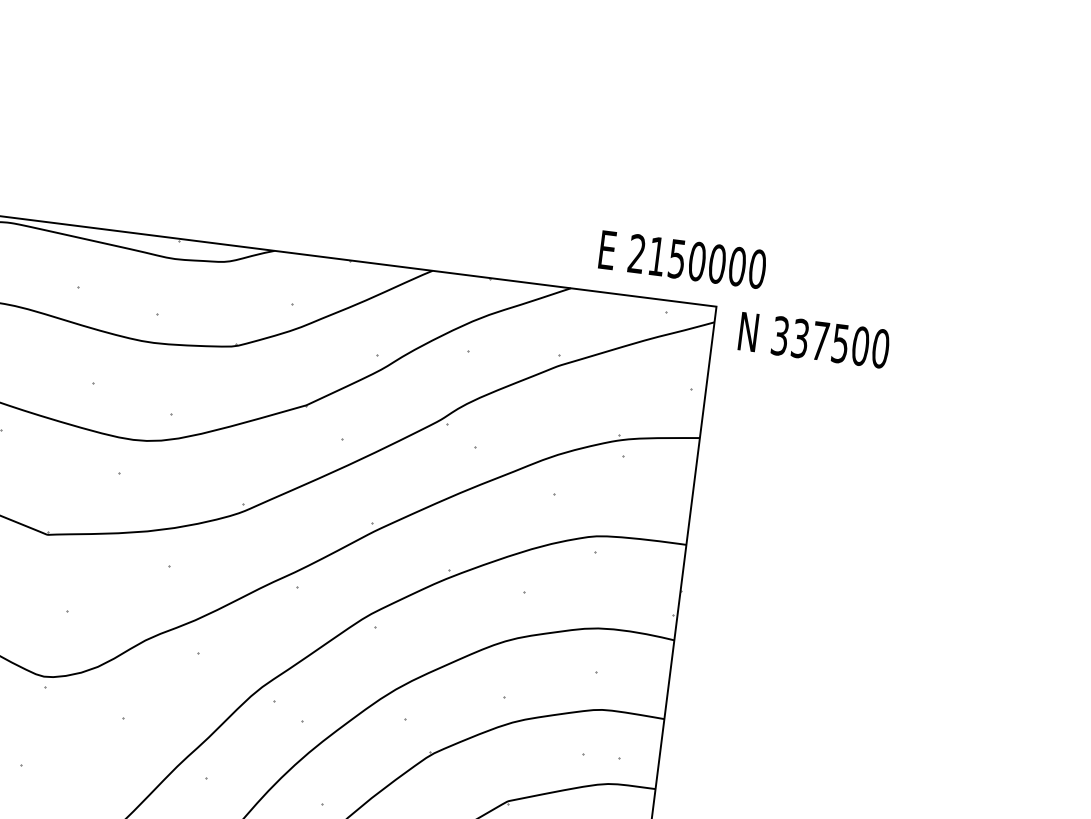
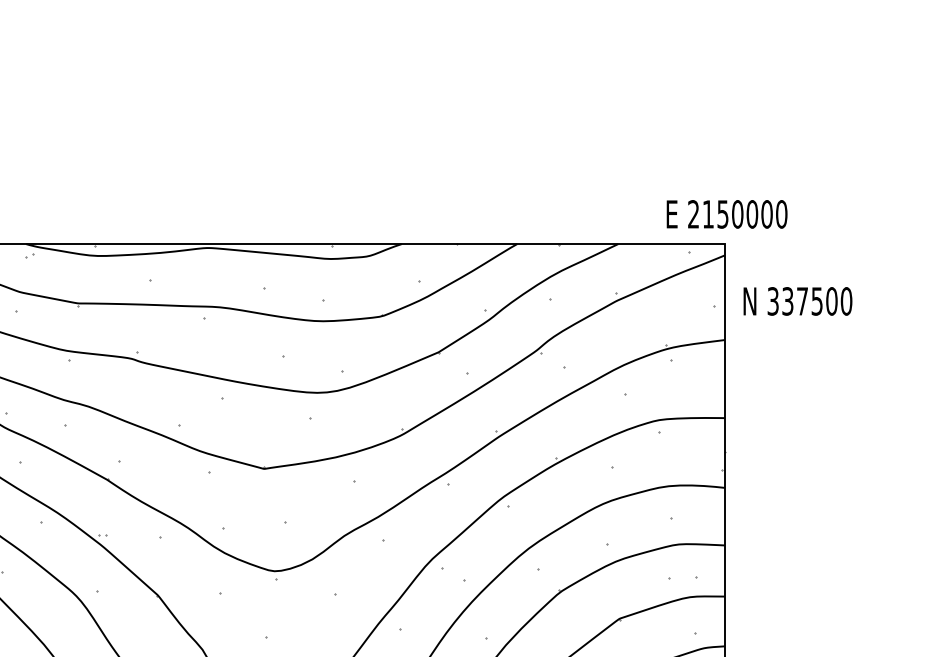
text: (681, 259) -> (726, 214), moved
text: (813, 340) -> (797, 301), moved

